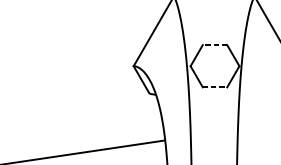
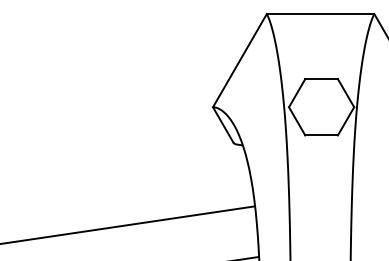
line: (214, 45) -> (321, 79), dashed -> solid
line: (215, 87) -> (322, 135), dashed -> solid

